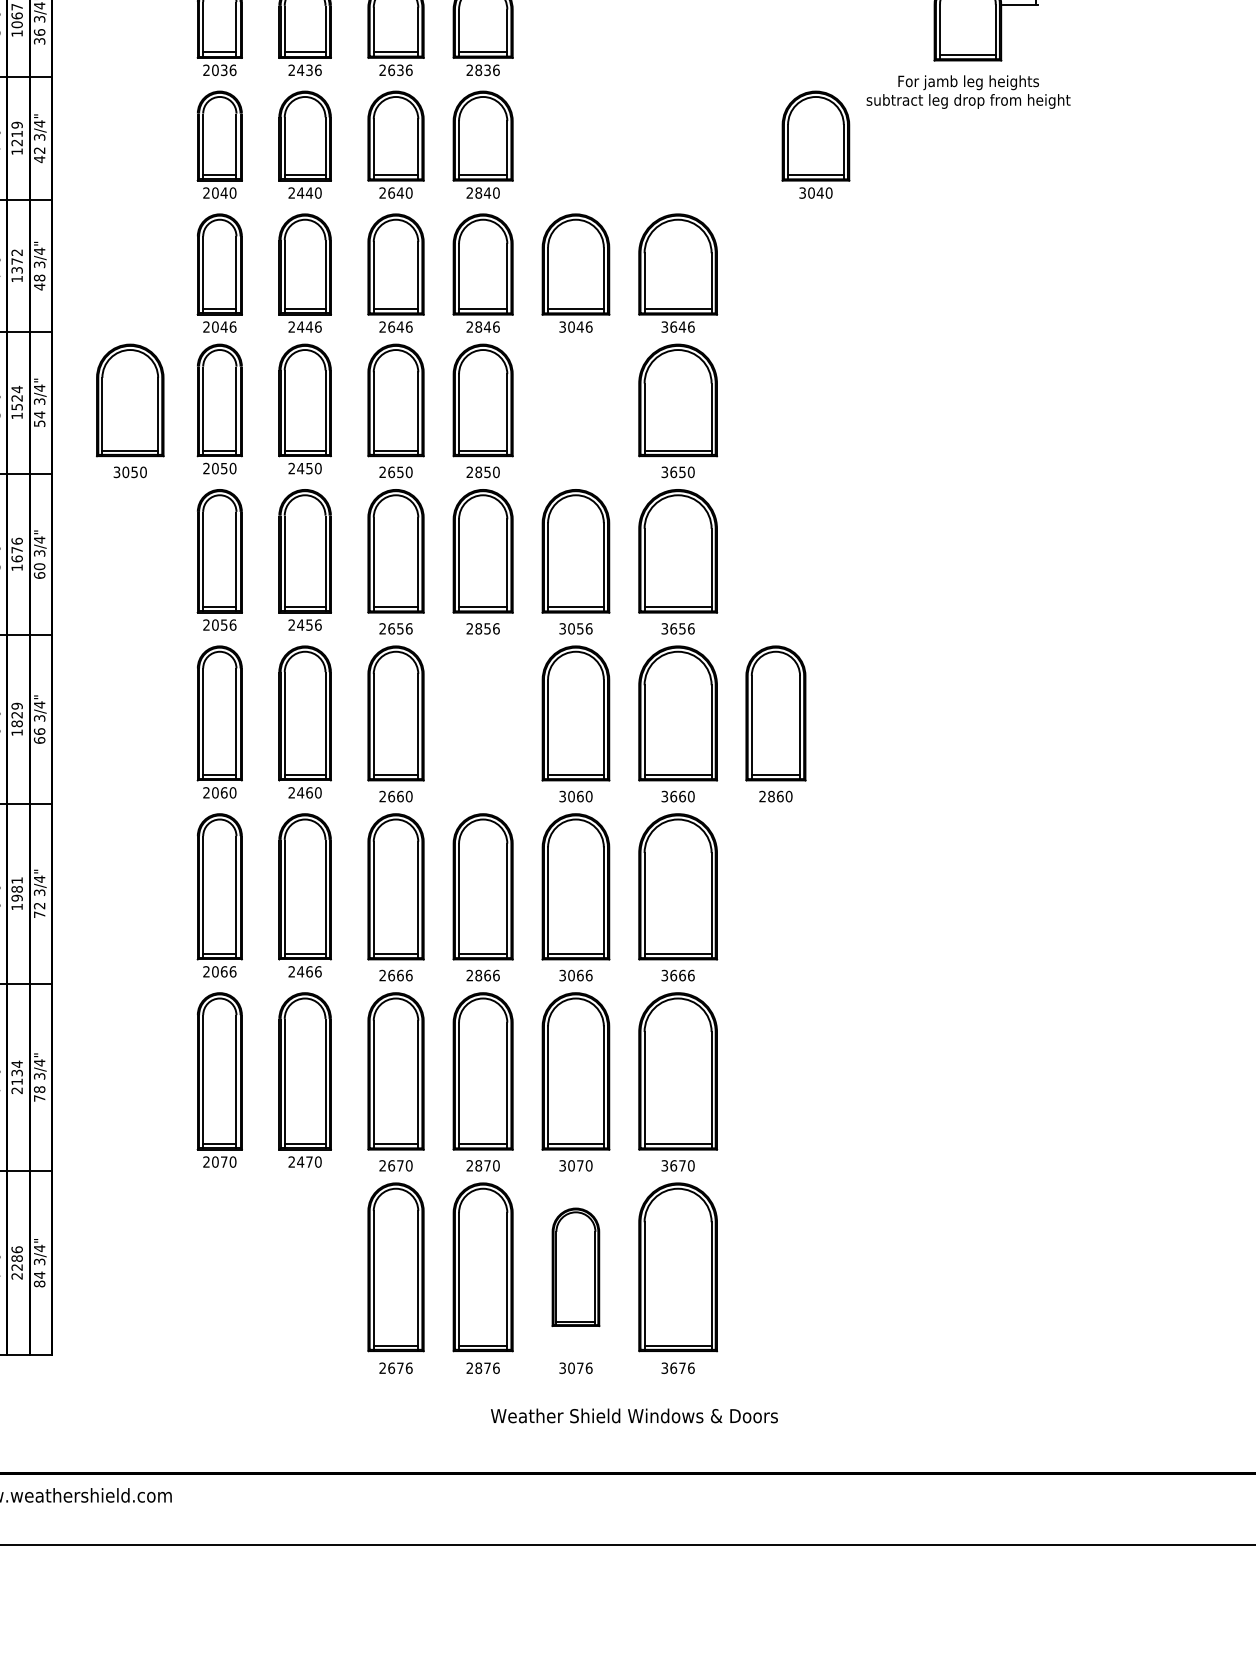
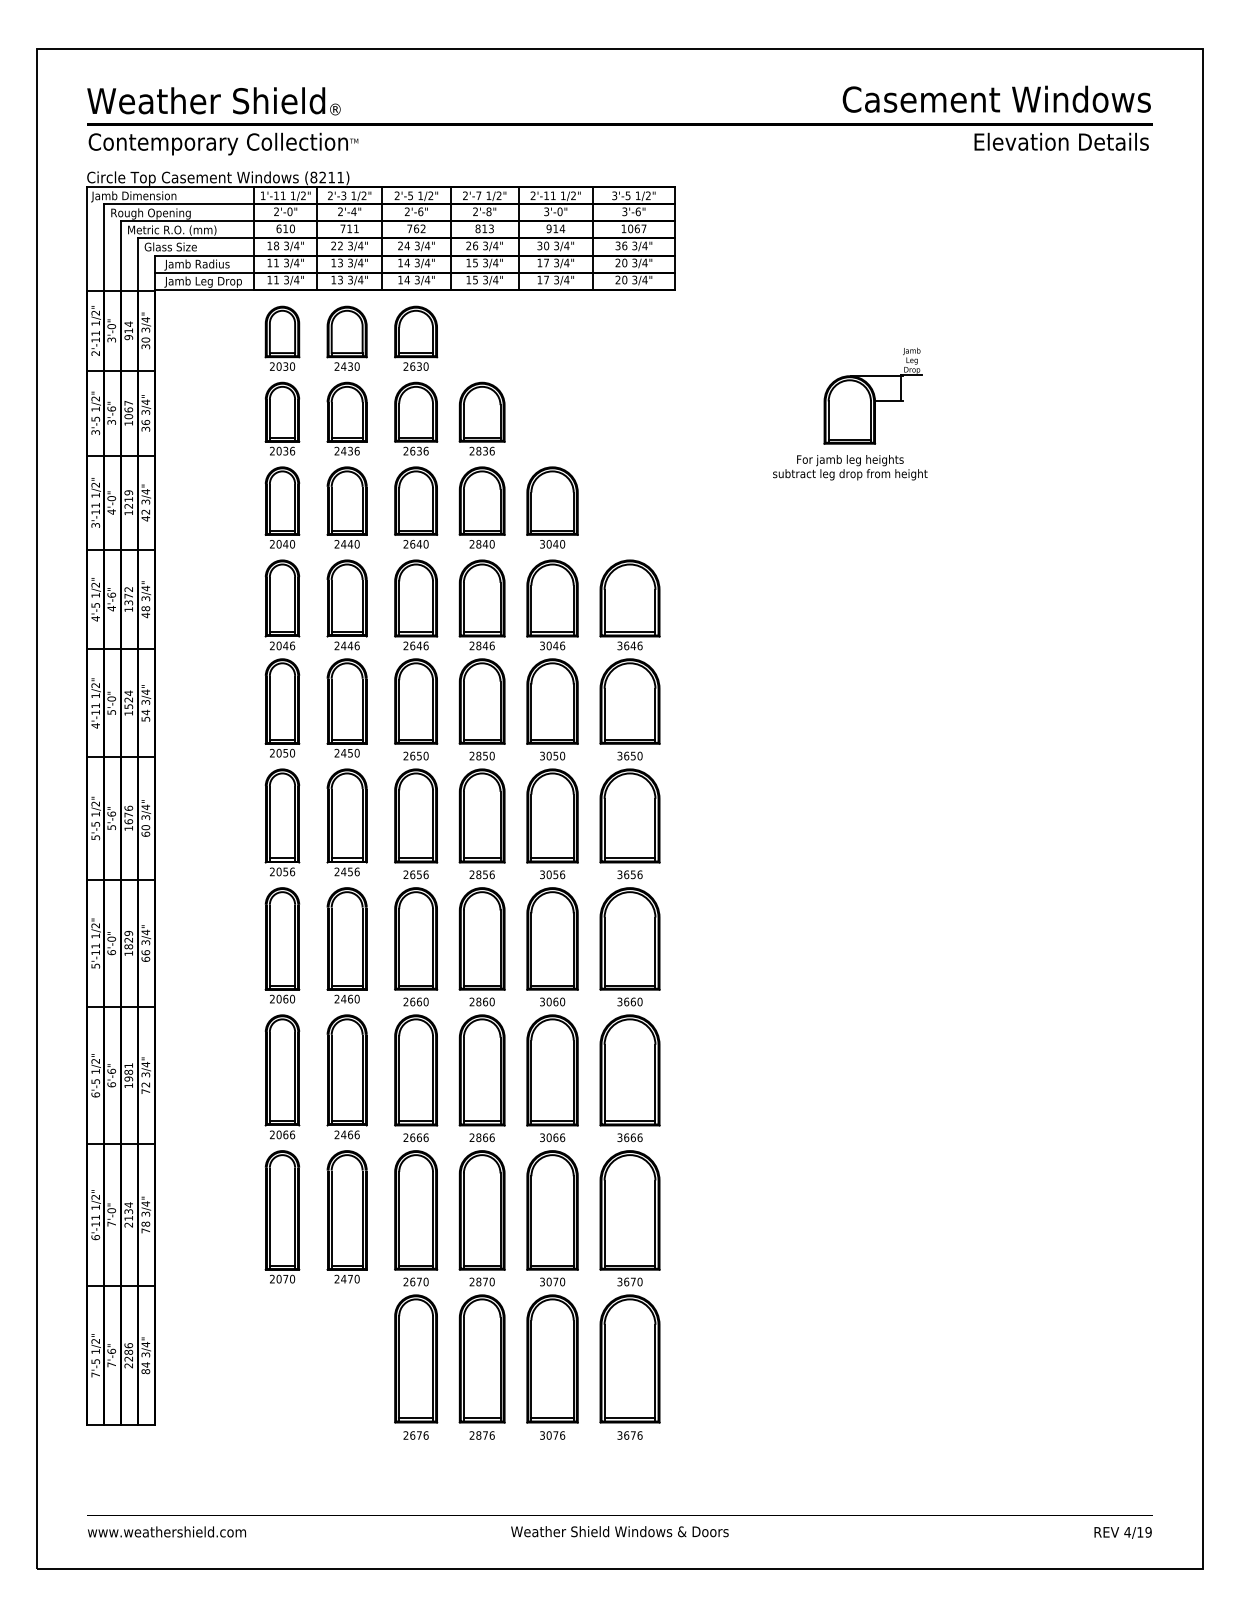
part: (815, 144) -> (552, 507), moved
part: (130, 410) -> (552, 709), moved
part: (774, 723) -> (481, 946), moved
part: (575, 1266) -> (552, 1358), size x1.43
text: (633, 1415) -> (619, 1531), moved

